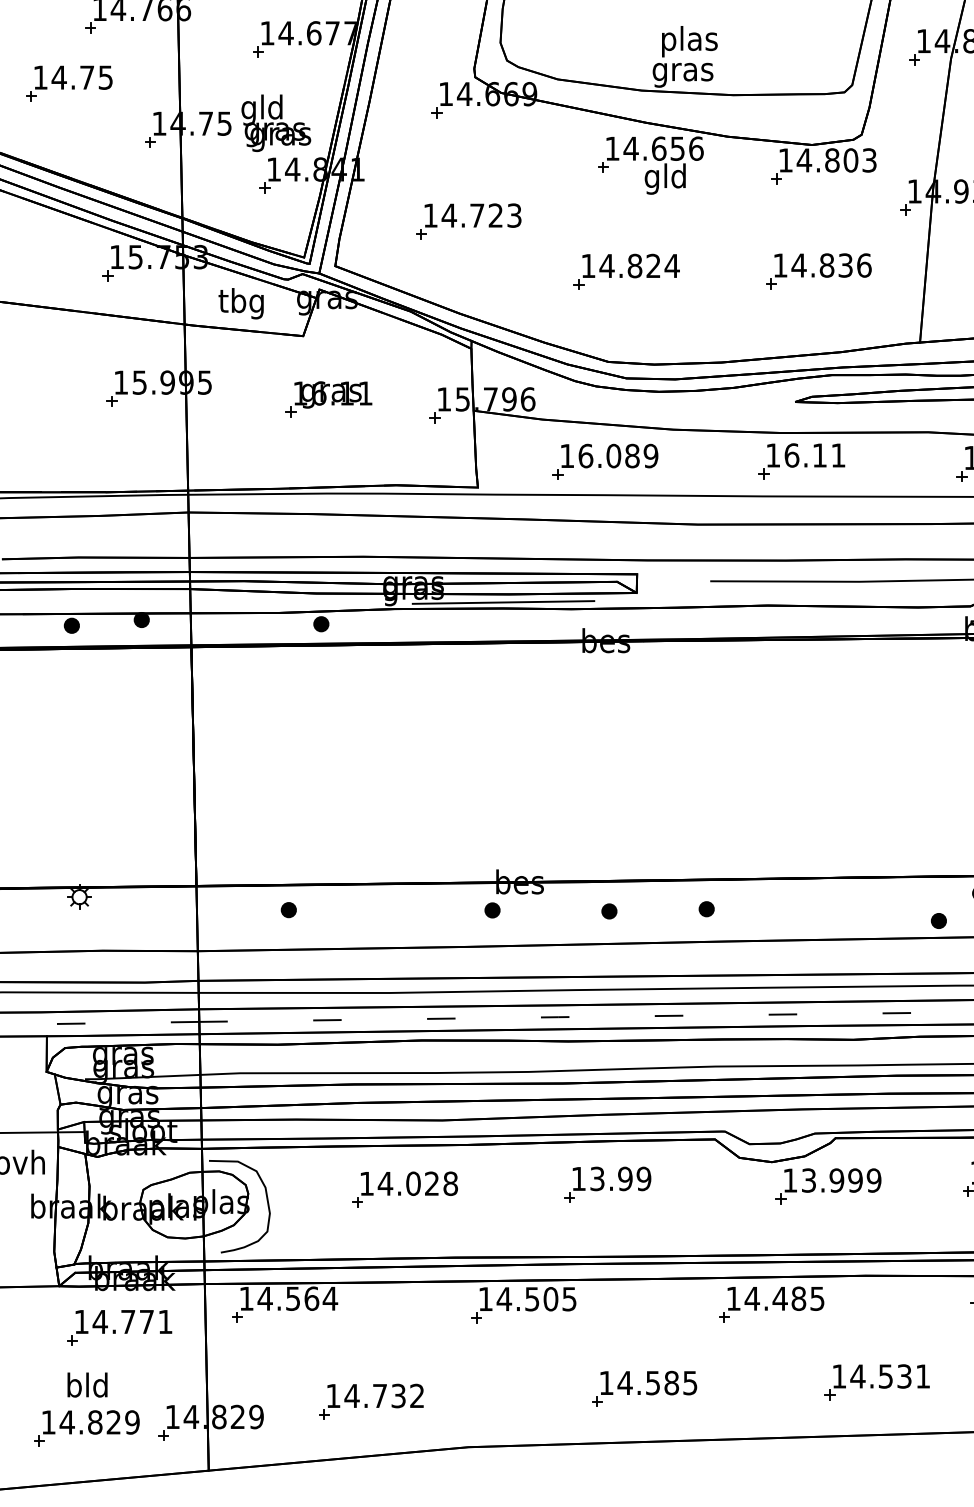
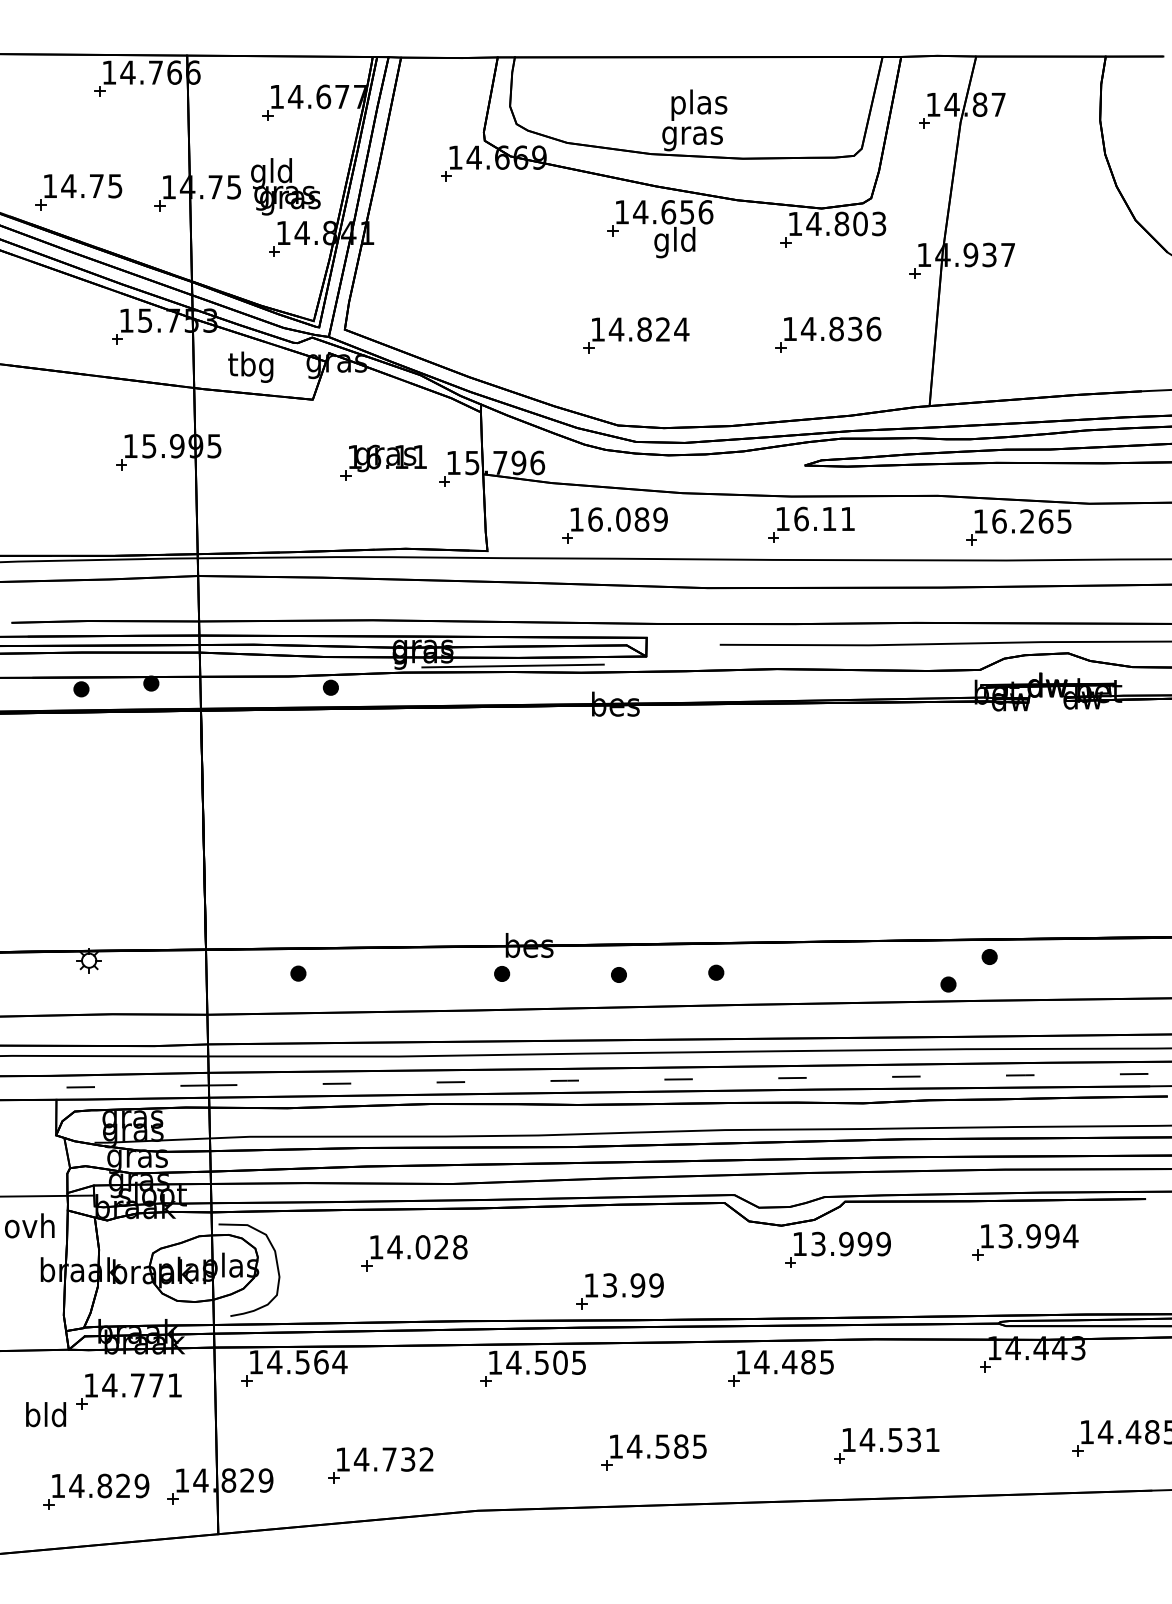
part: (68, 83) -> (78, 192), moved
part: (467, 221) -> (477, 285), removed
part: (328, 398) -> (383, 462), moved
part: (606, 1184) -> (619, 1291), moved
text: (87, 1384) -> (46, 1414), moved

